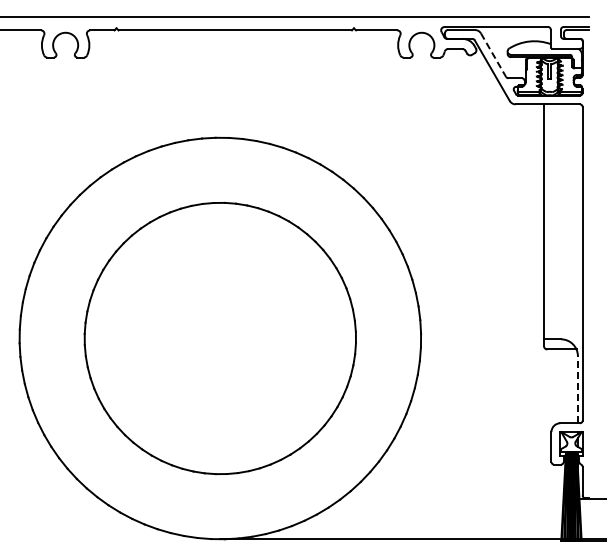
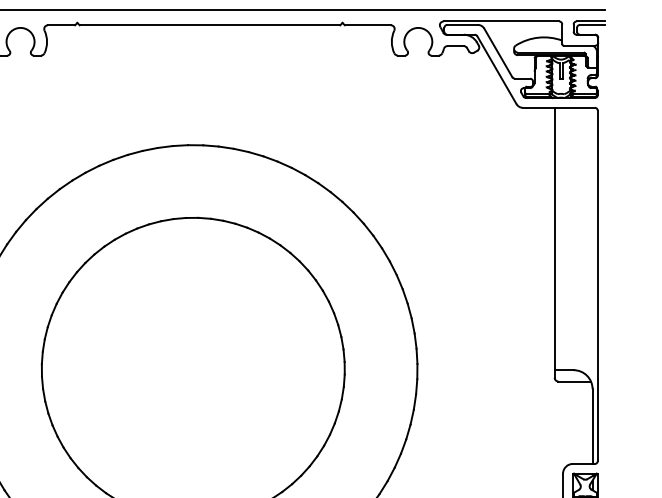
line: (493, 55) -> (498, 53), dashed -> solid
line: (577, 389) -> (592, 426), dashed -> solid

